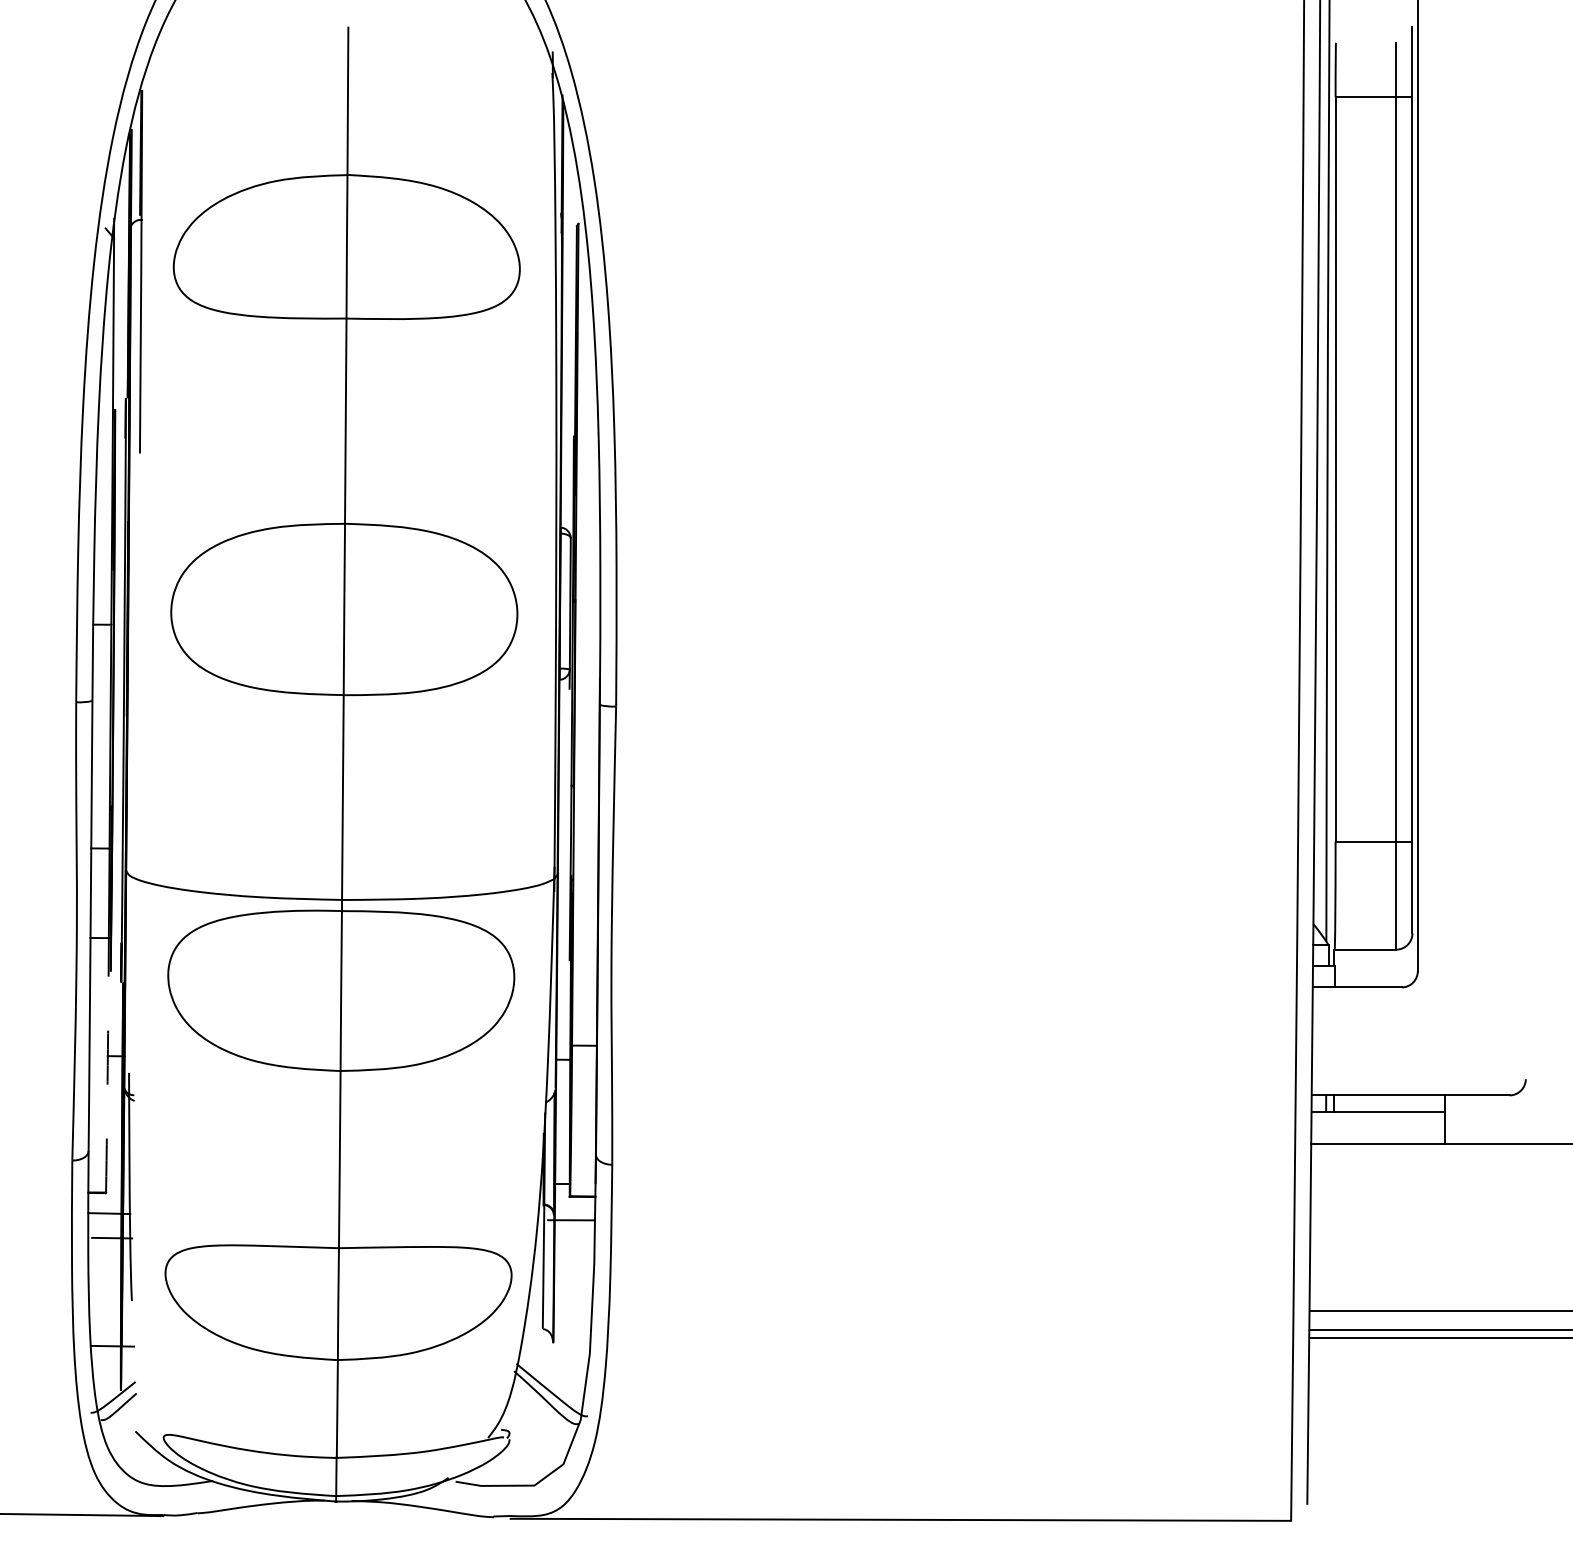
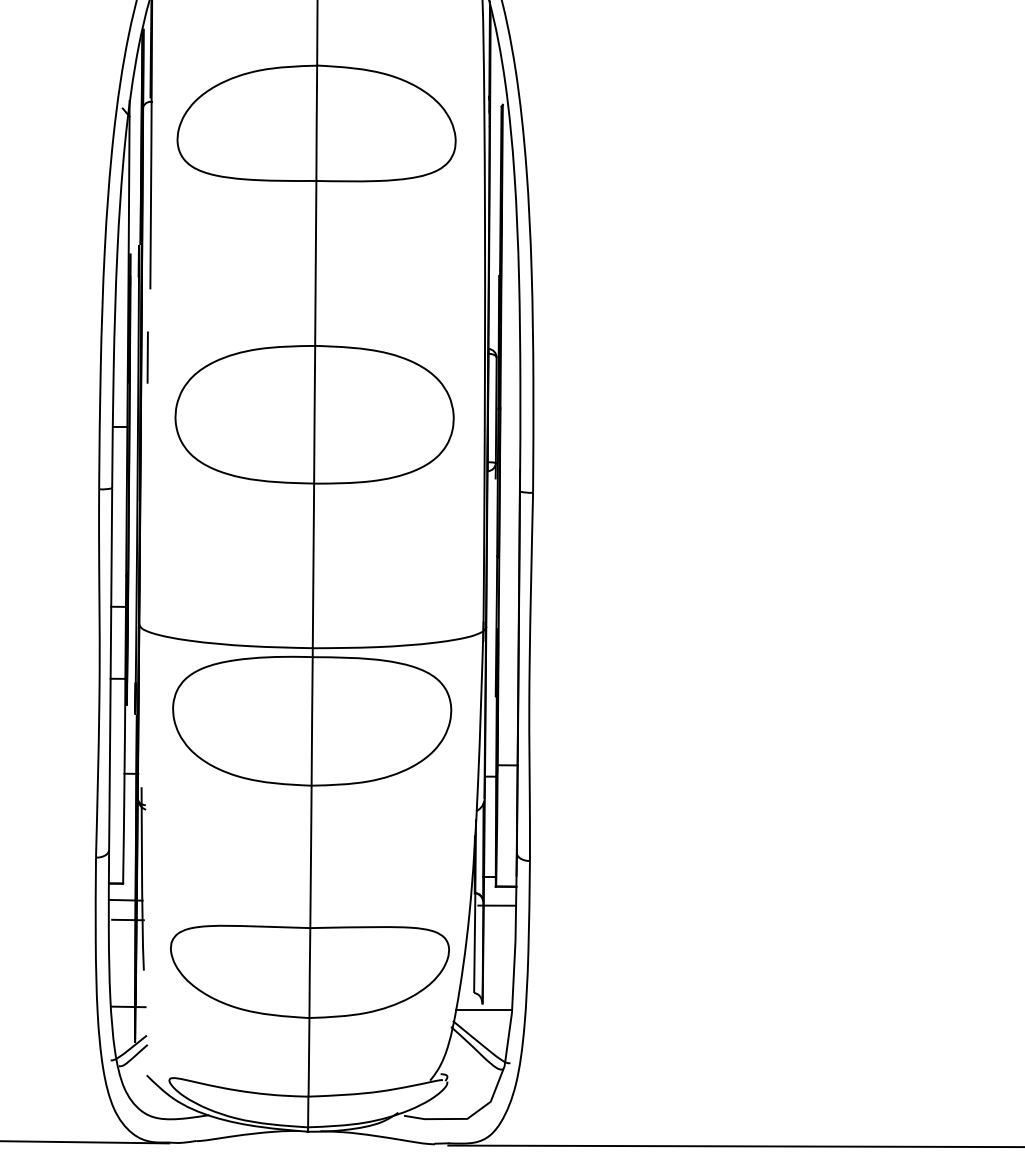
line: (136, 538) -> (147, 357), added
arc: (107, 1065) -> (124, 781), dashed -> solid
line: (555, 1349) -> (484, 1009), added

